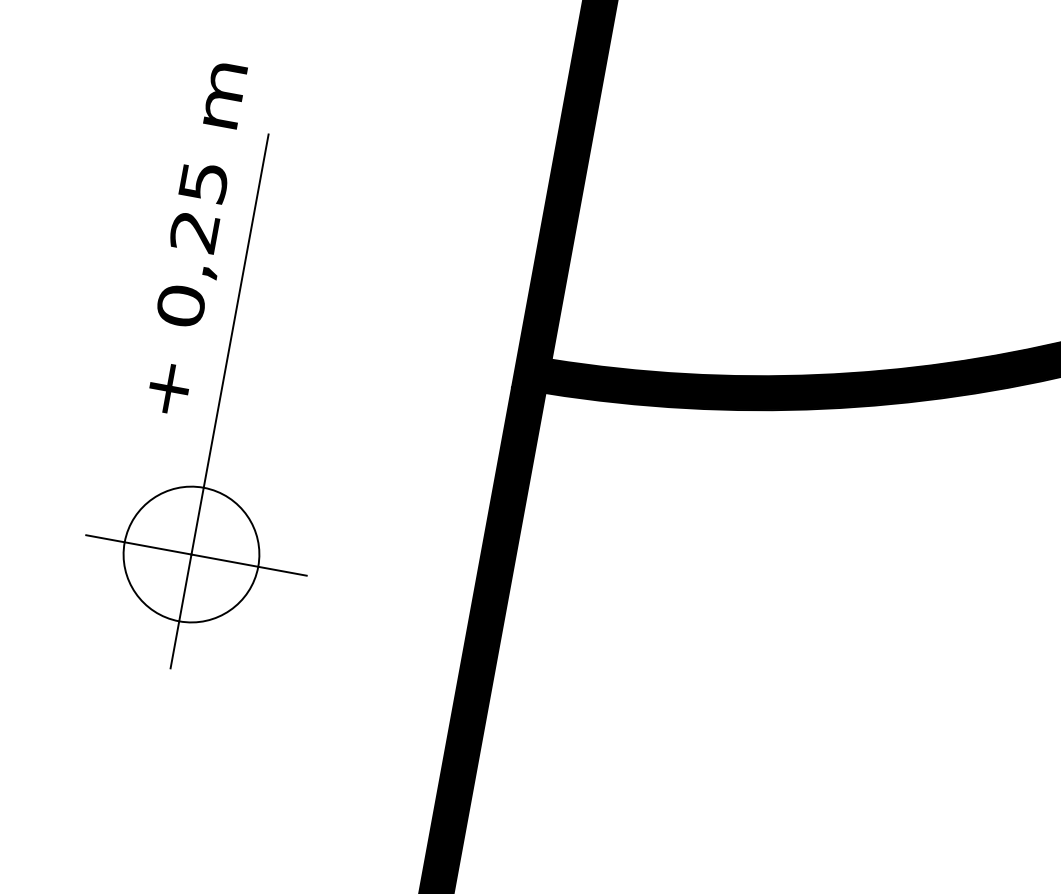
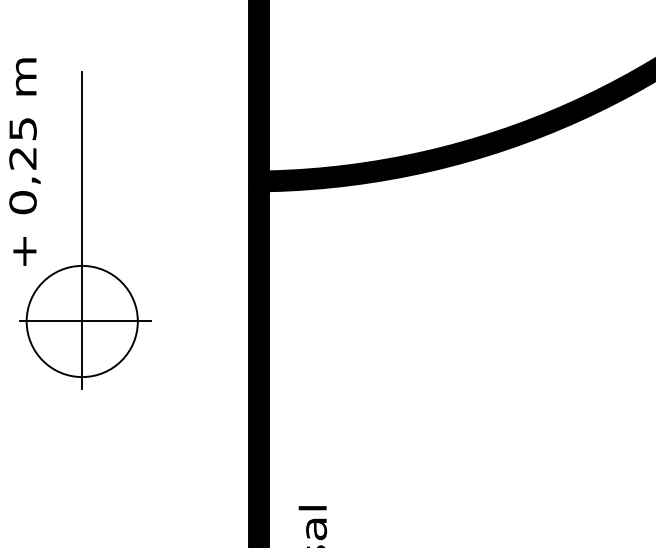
text: (196, 237) -> (24, 161), moved
circle: (190, 554) -> (81, 321), size x1.4

